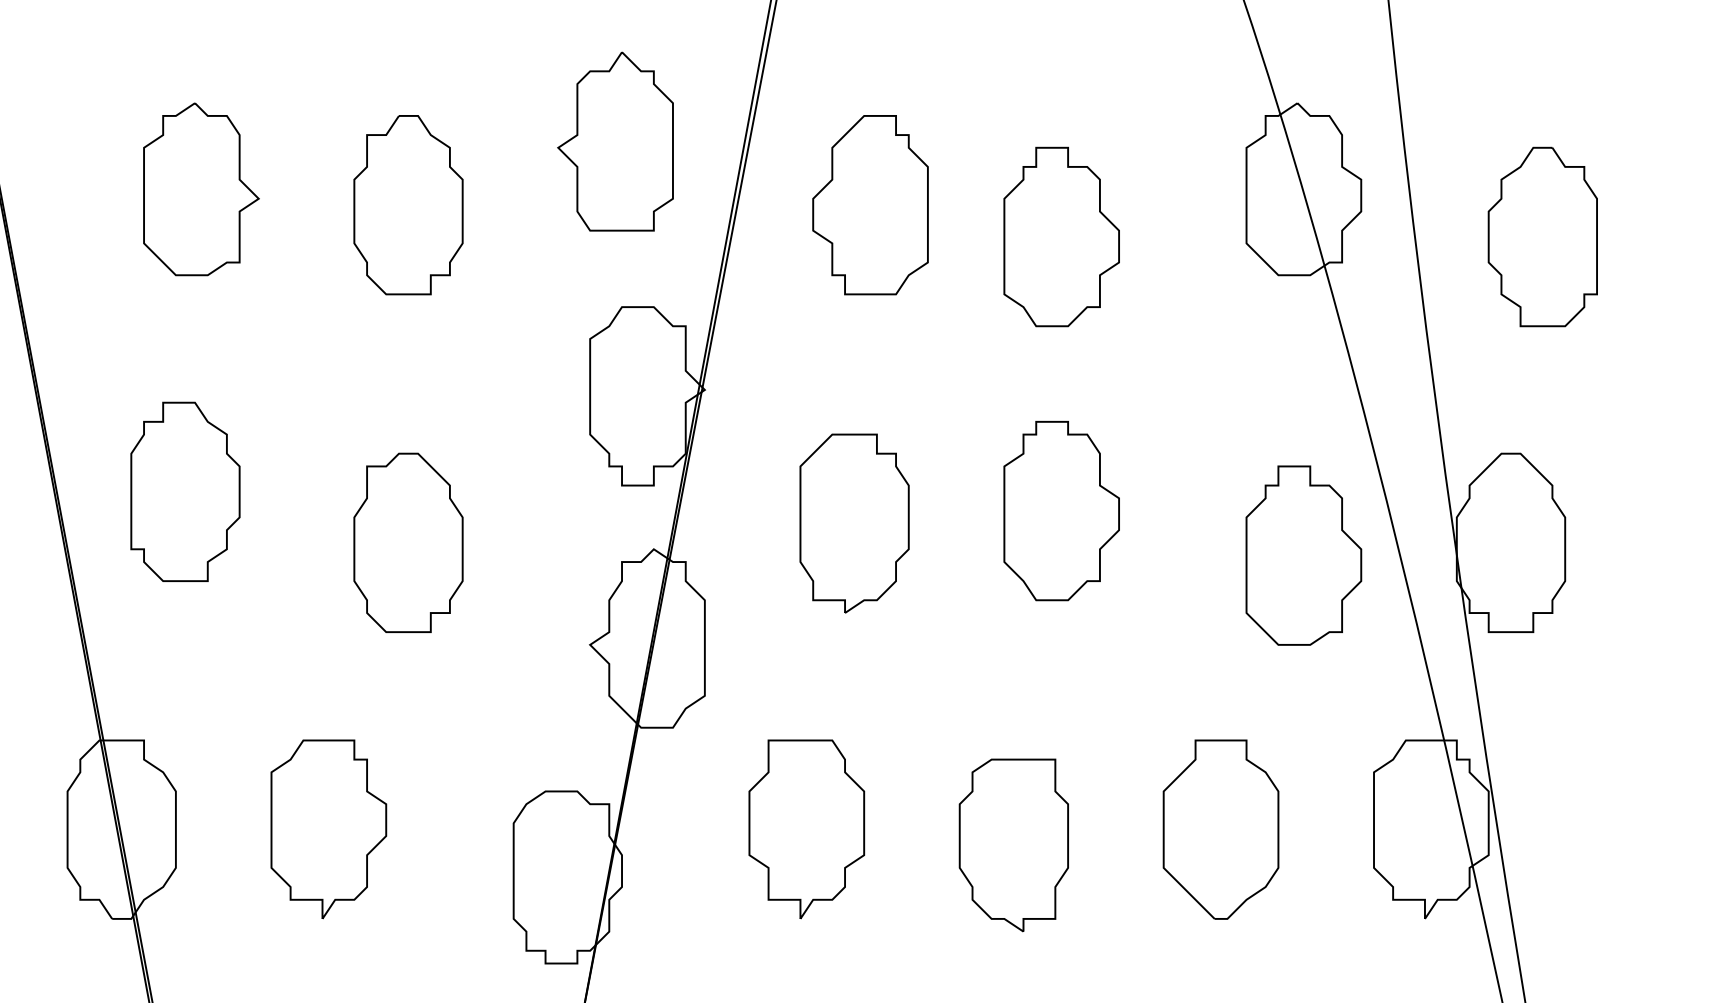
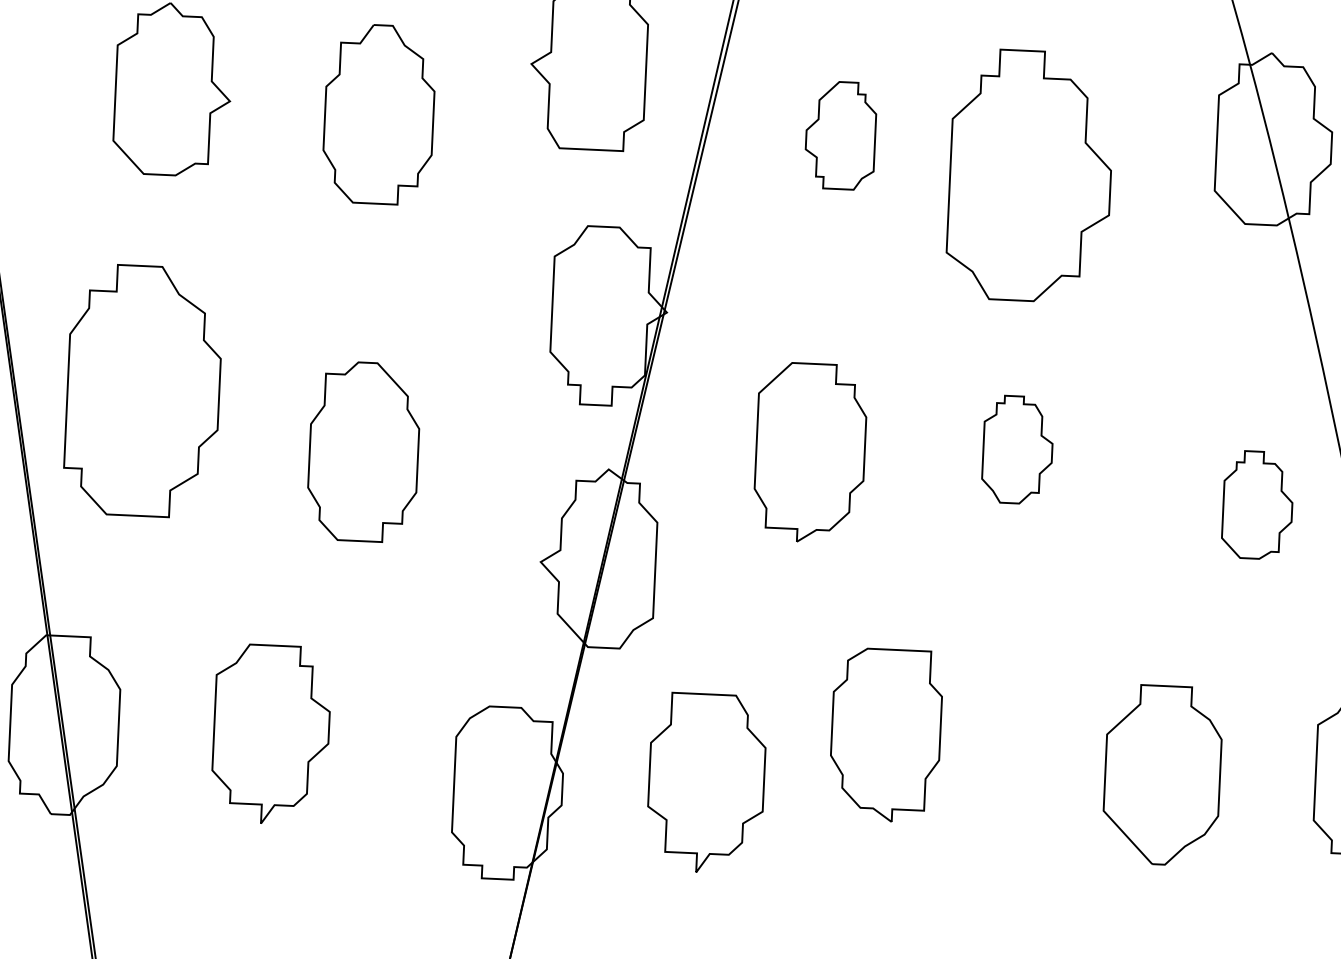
part: (870, 205) -> (840, 135), size x0.6
part: (1061, 236) -> (1030, 175), size x1.4
part: (185, 491) -> (143, 390), size x1.4
part: (1061, 511) -> (1017, 450), size x0.6
part: (1303, 555) -> (1257, 505), size x0.6
part: (806, 829) -> (706, 783), moved
part: (1013, 845) -> (885, 735), moved

